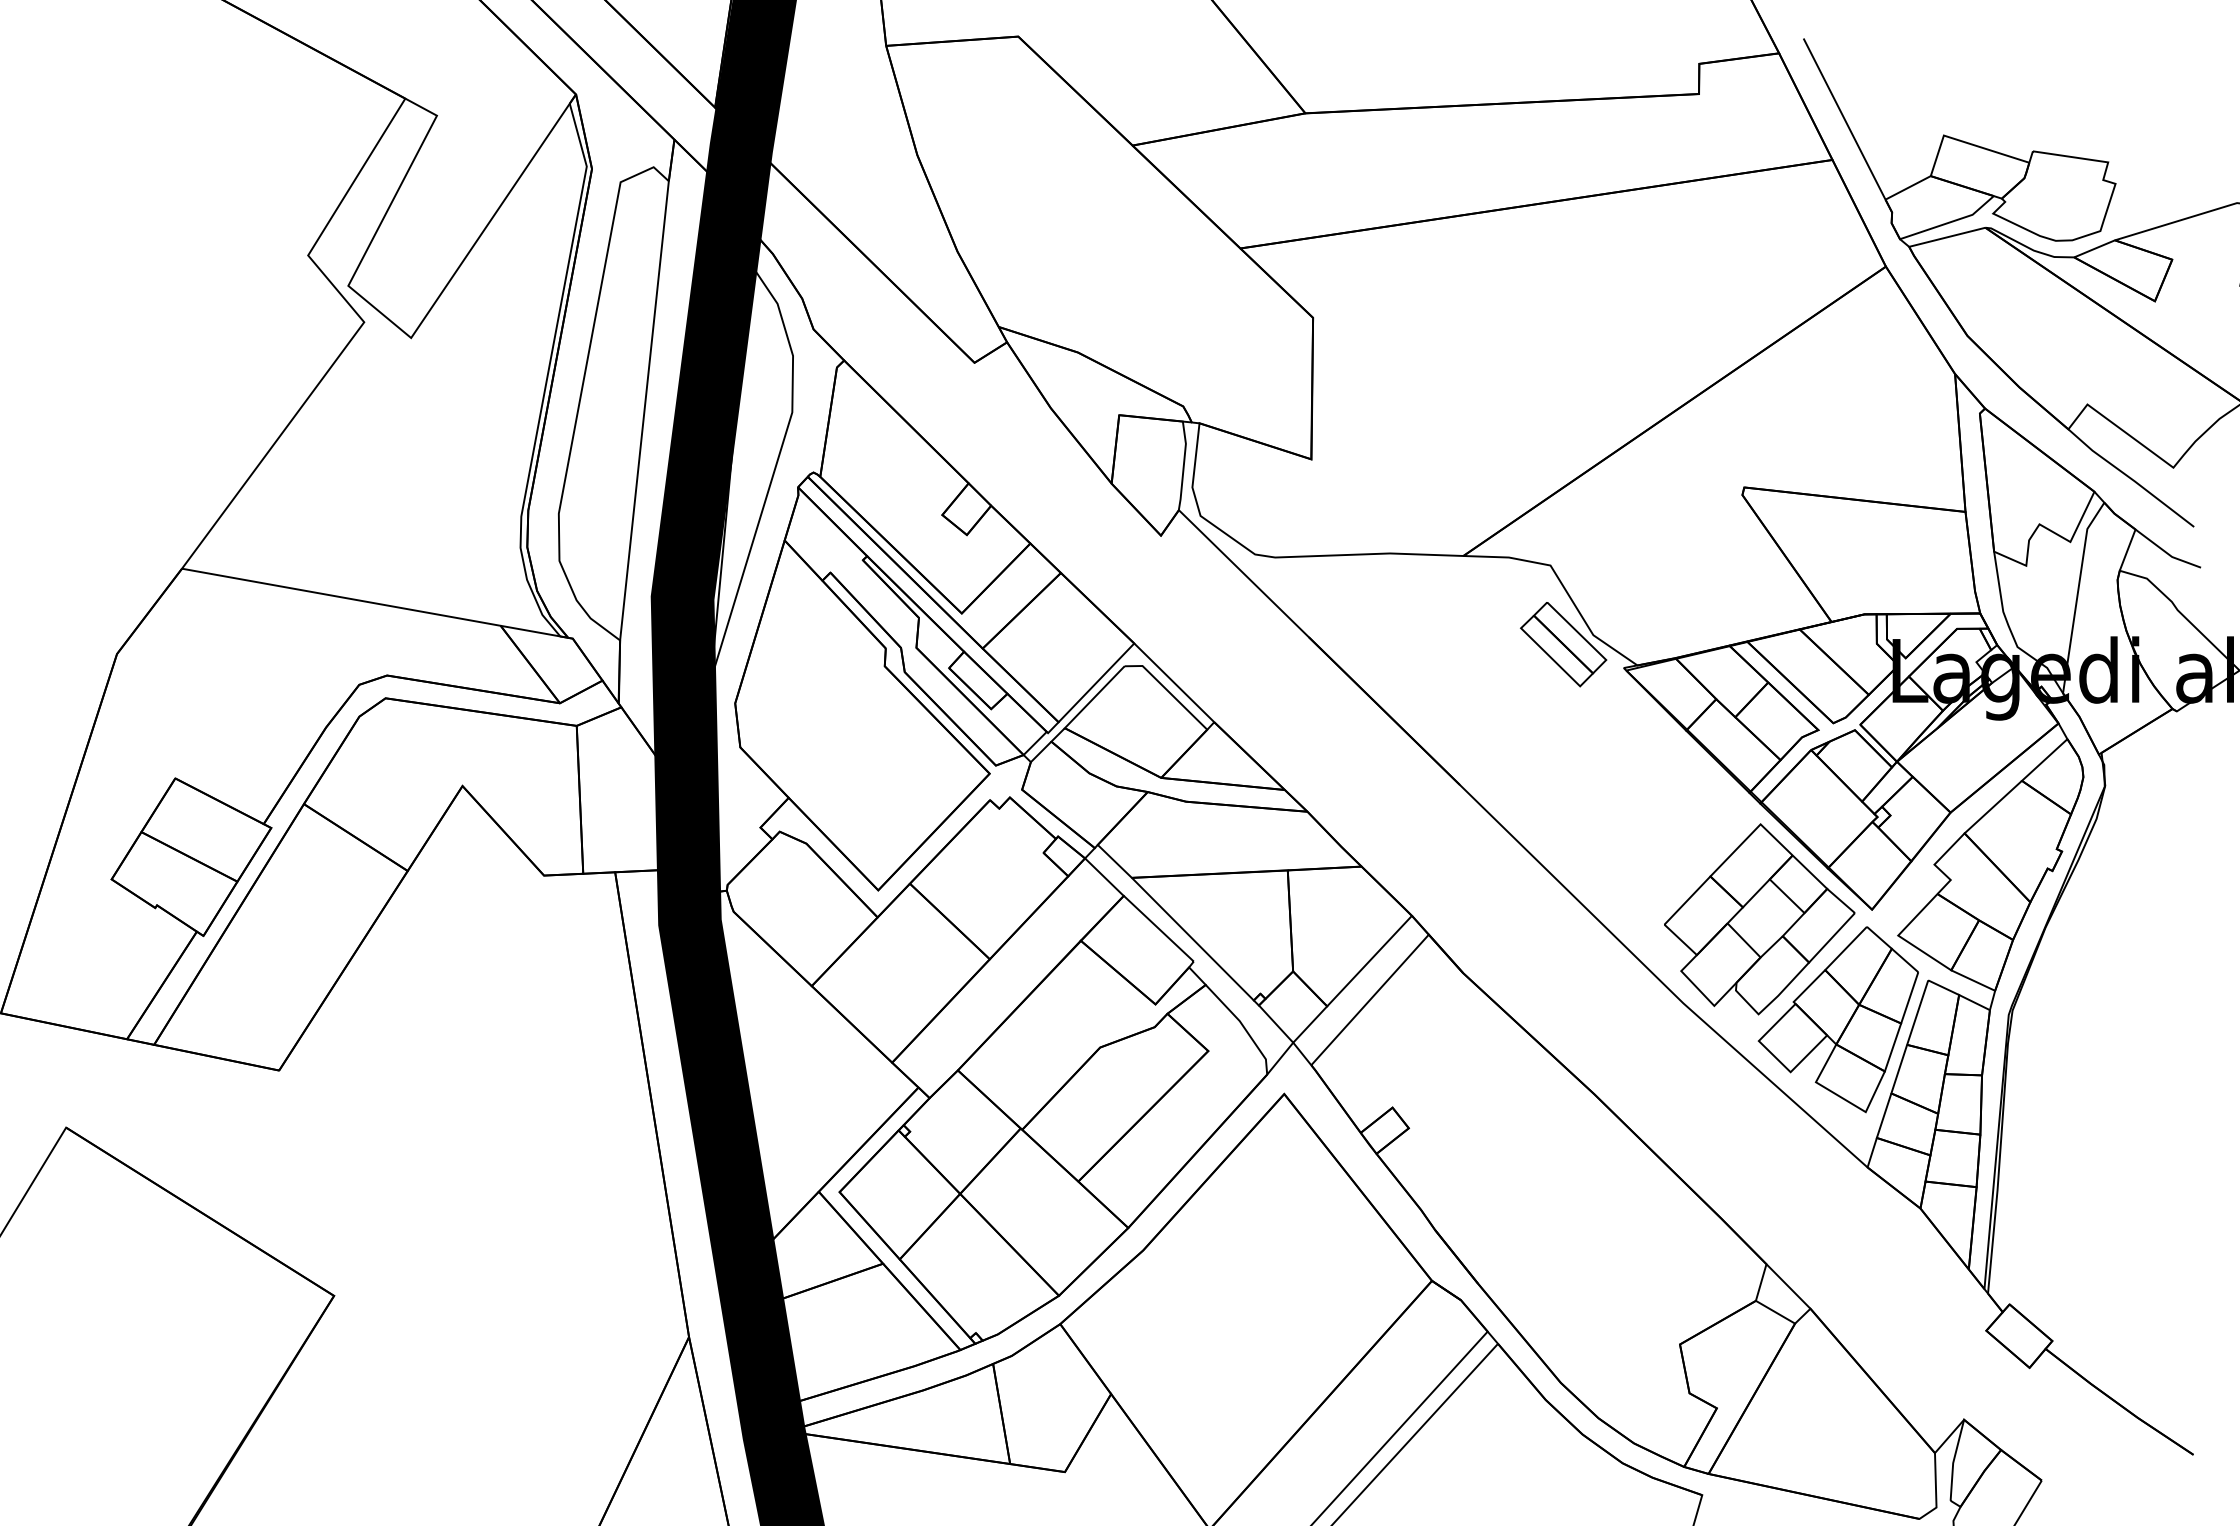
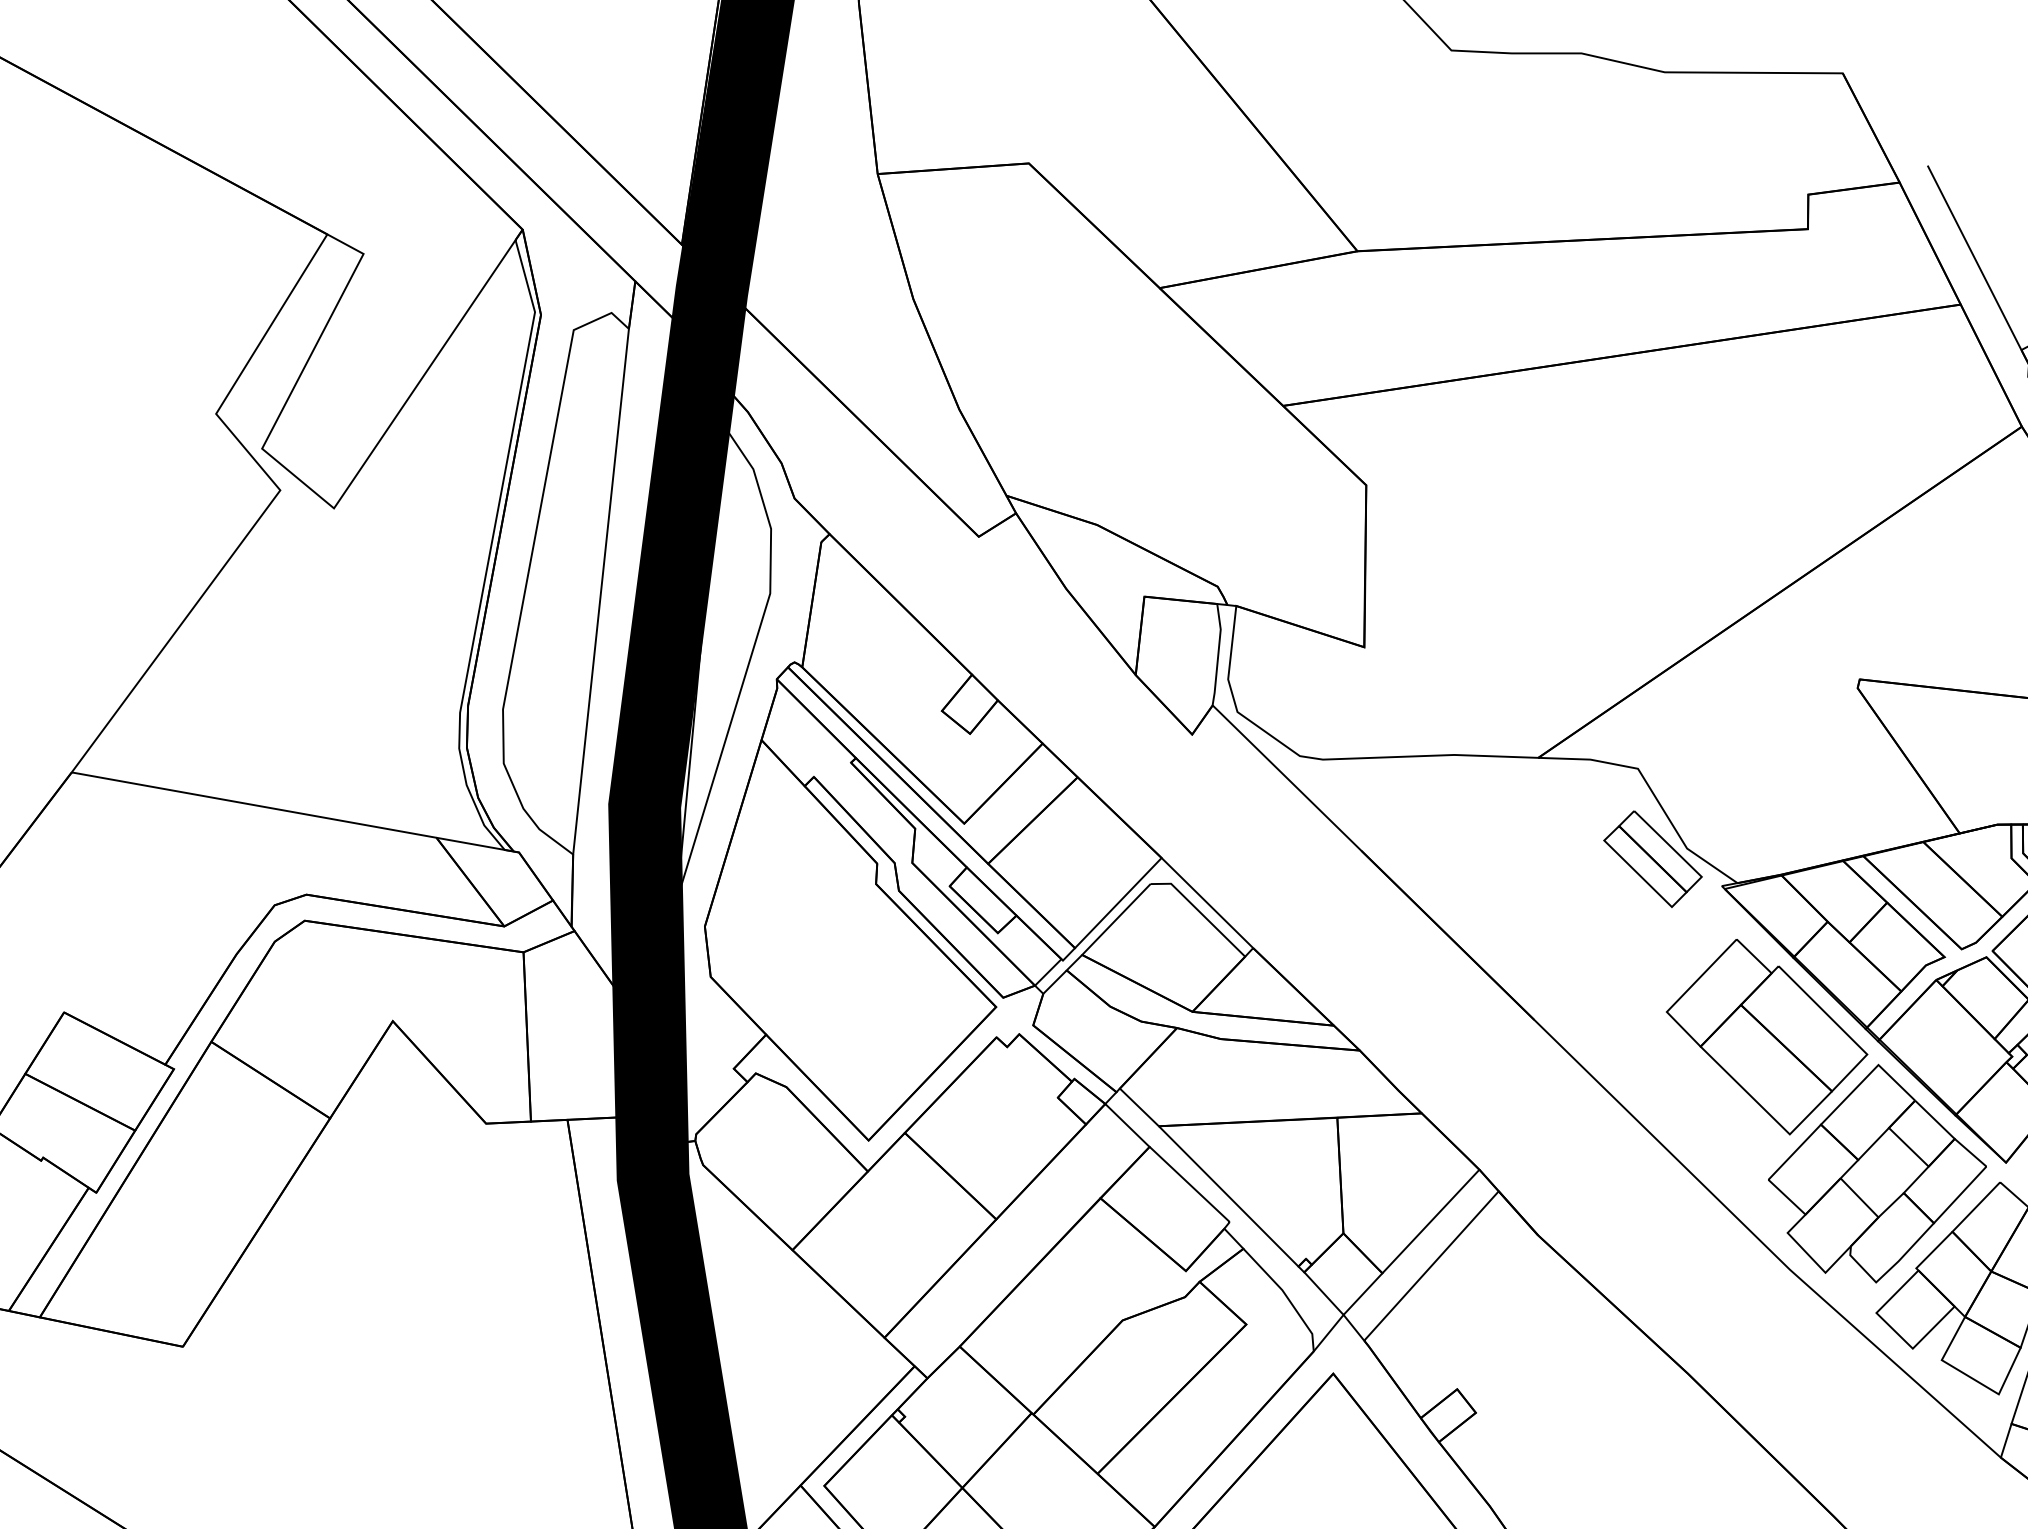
part: (1662, 799) -> (1766, 1036), added

